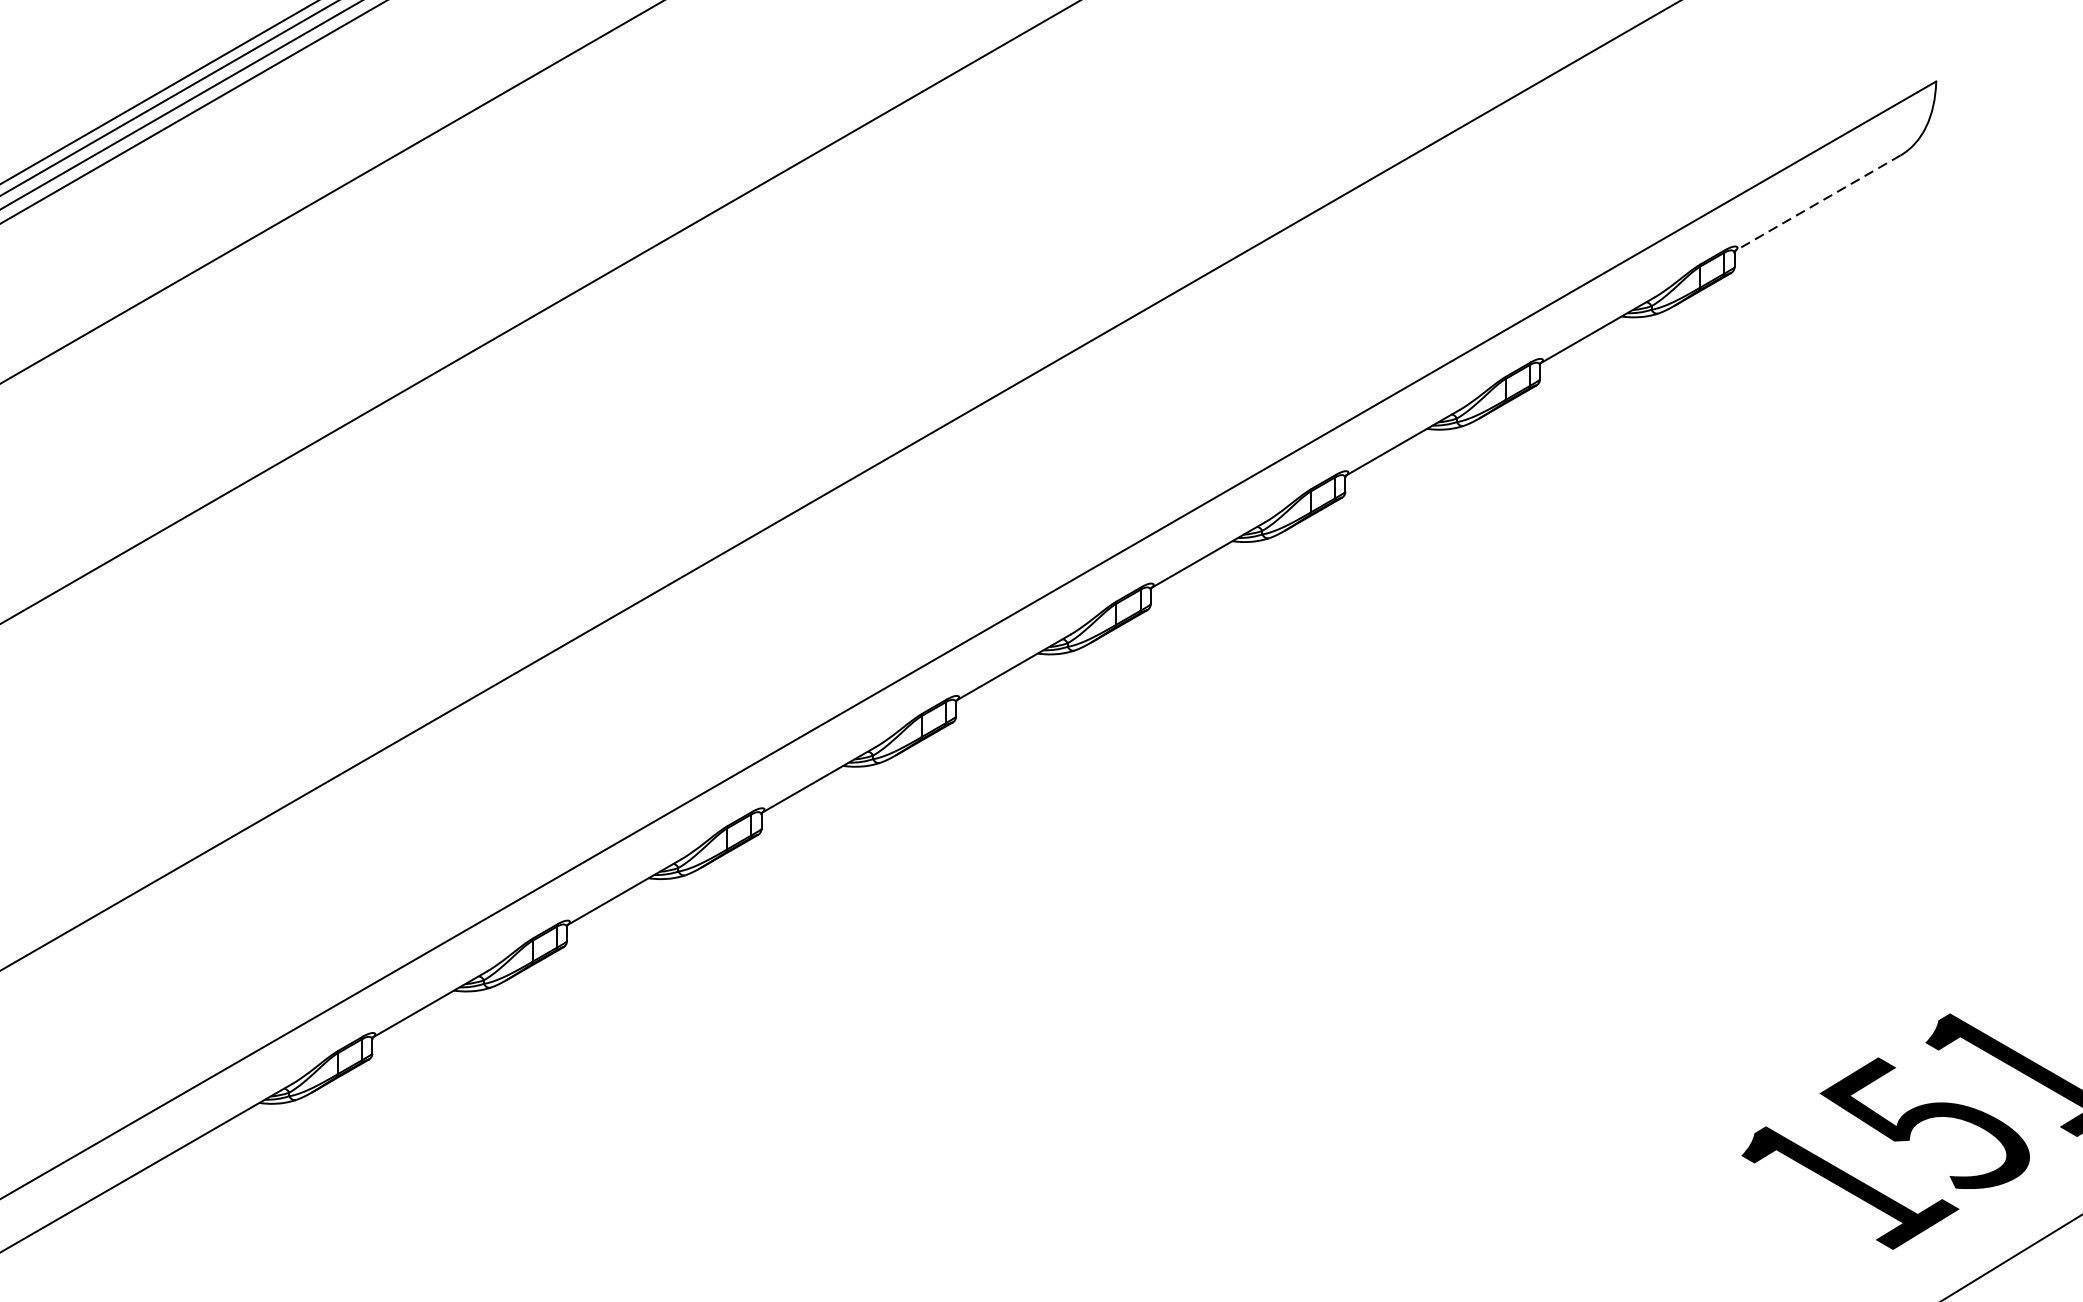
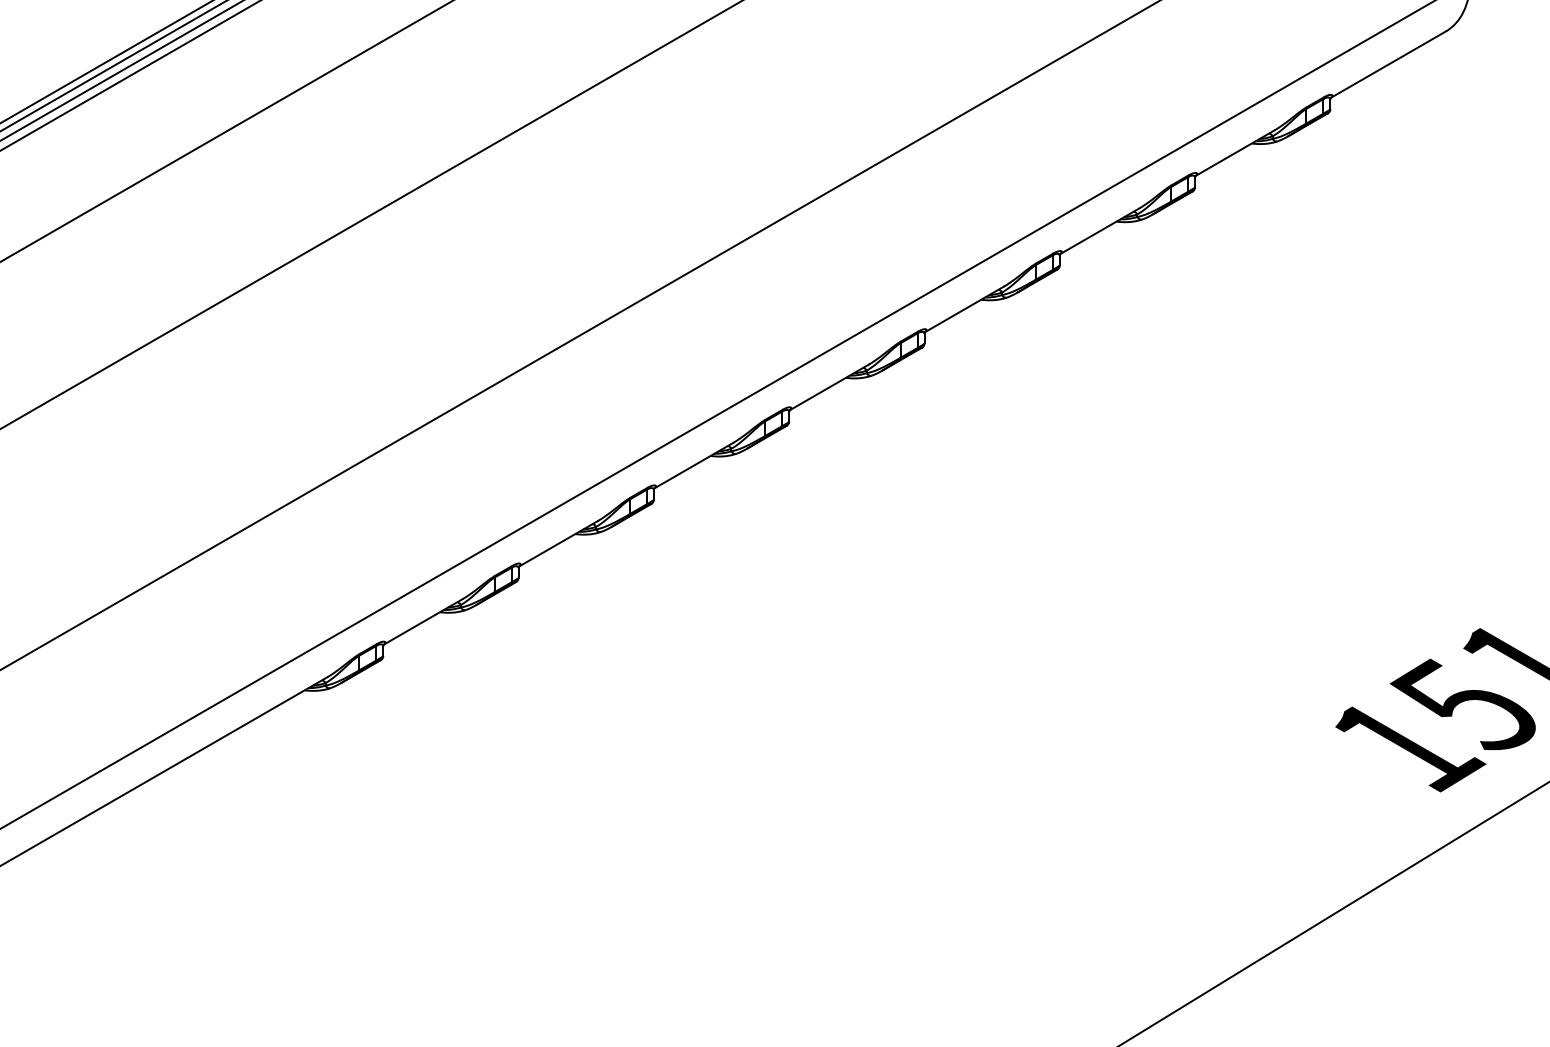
line: (1816, 202) -> (1387, 64), dashed -> solid

